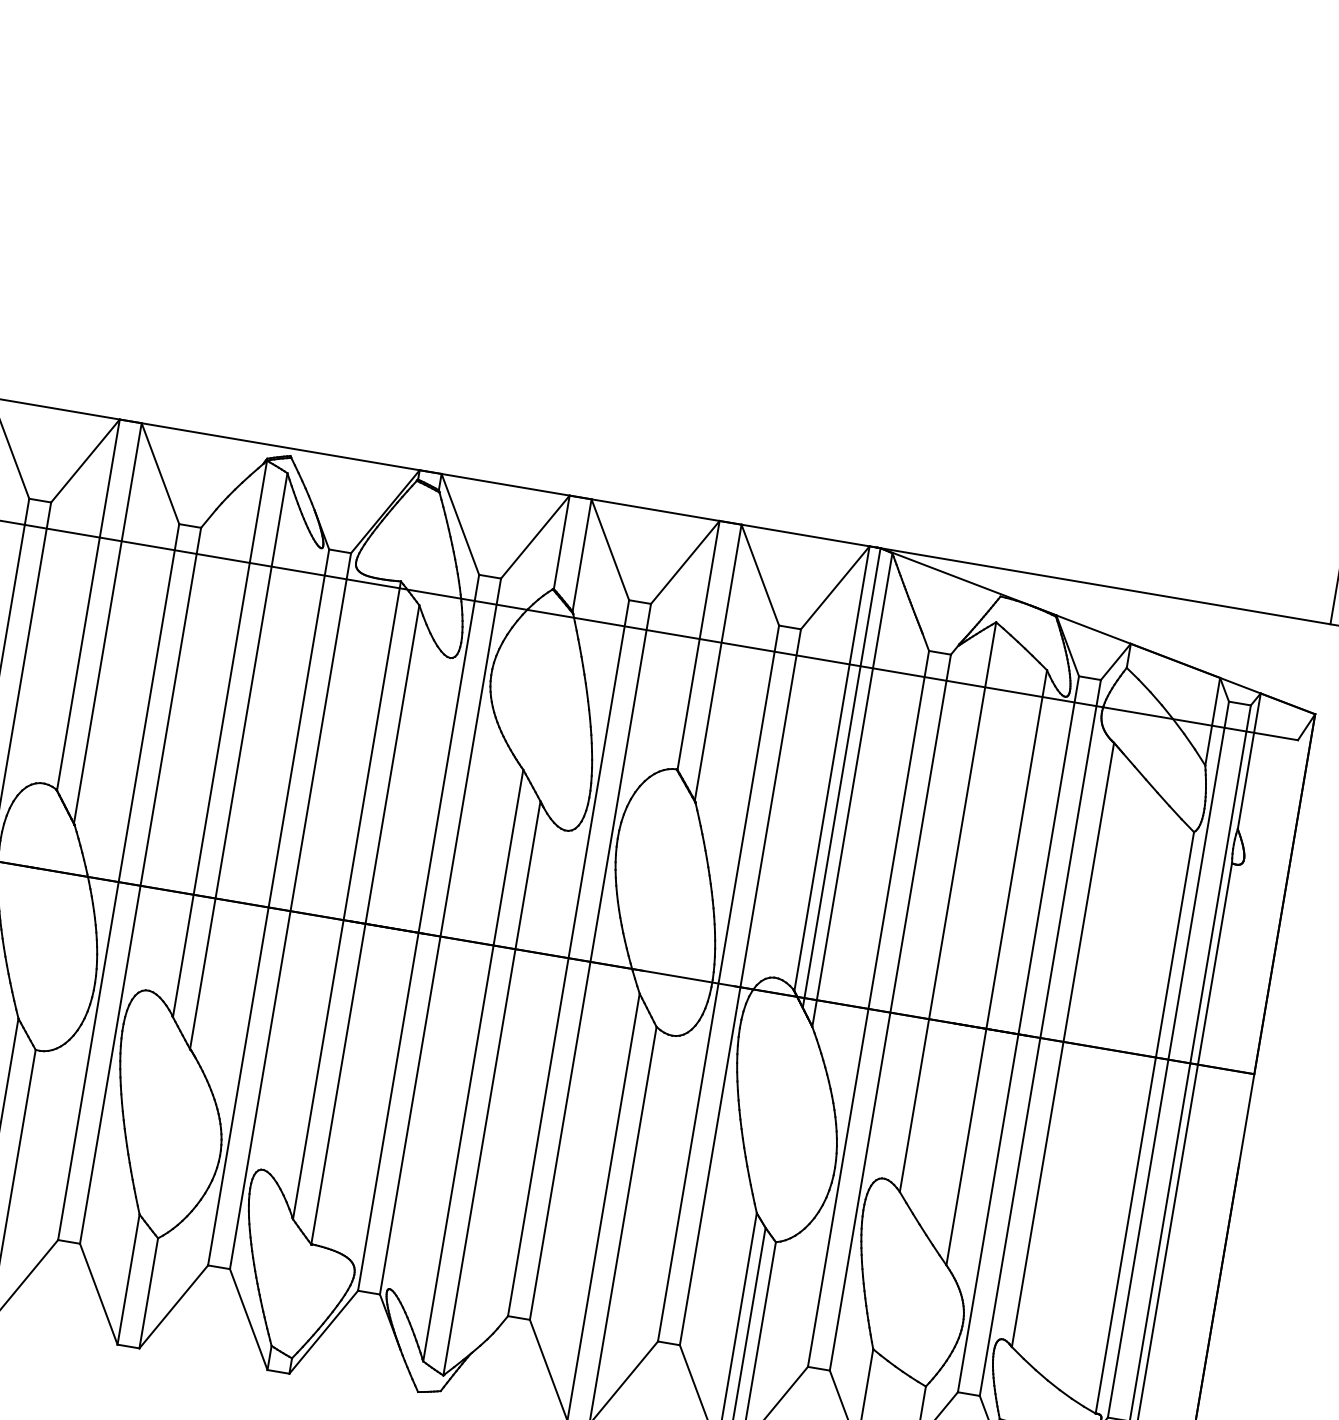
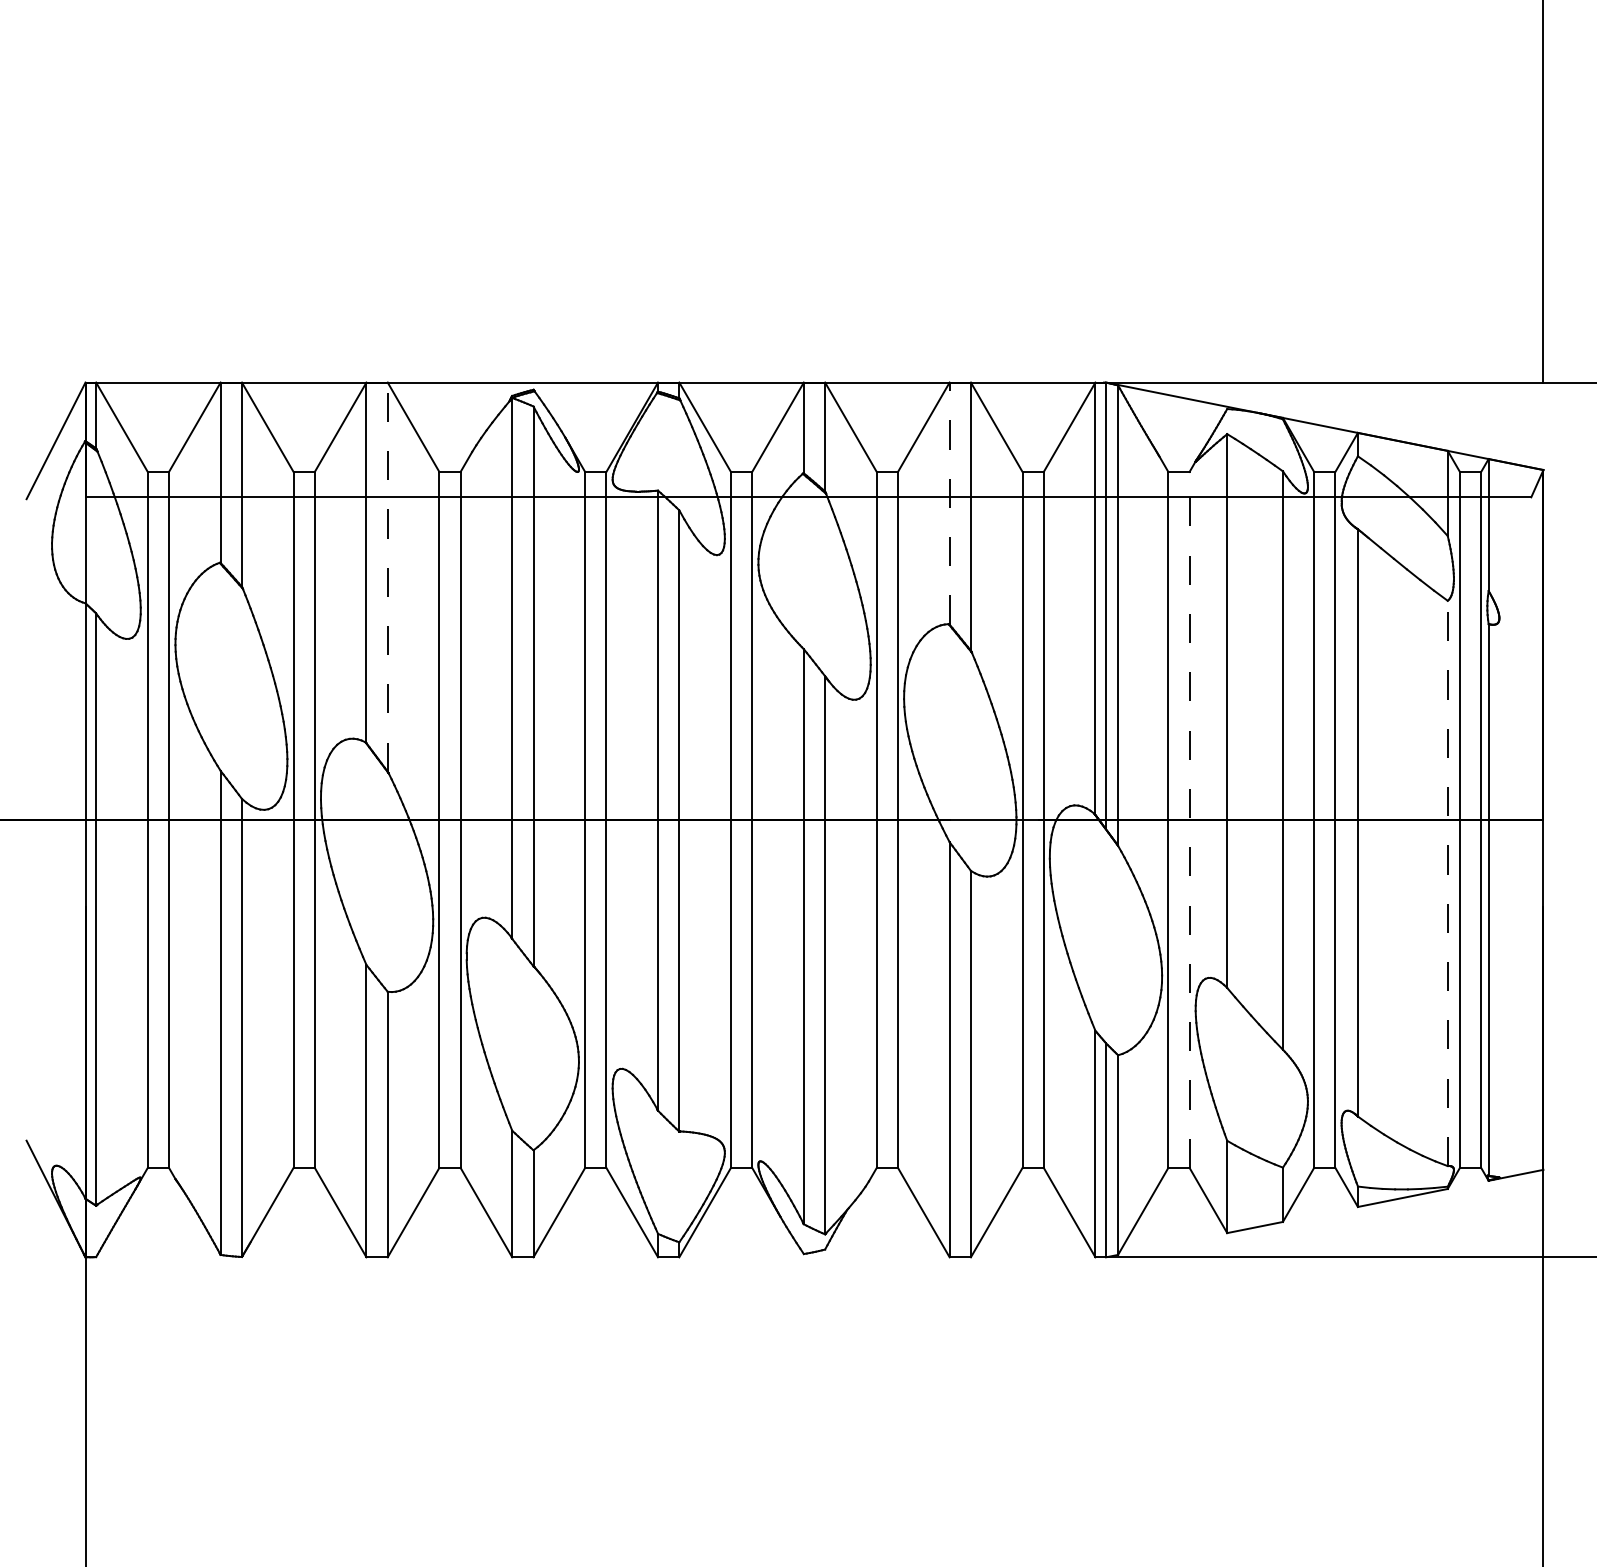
line: (107, 623) -> (387, 577), solid -> dashed
line: (698, 645) -> (949, 503), solid -> dashed
line: (890, 1012) -> (1189, 819), solid -> dashed
line: (1144, 1122) -> (1447, 883), solid -> dashed

